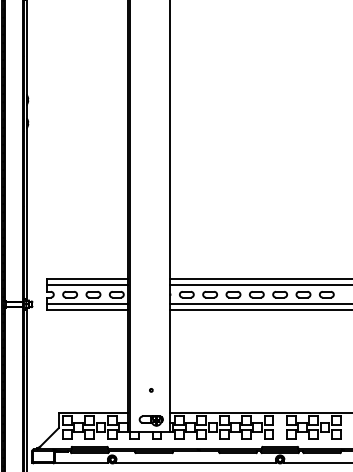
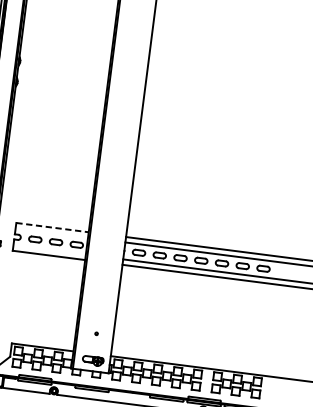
line: (87, 279) -> (52, 228), solid -> dashed
line: (87, 285) -> (51, 233), removed
line: (87, 304) -> (49, 250), removed

